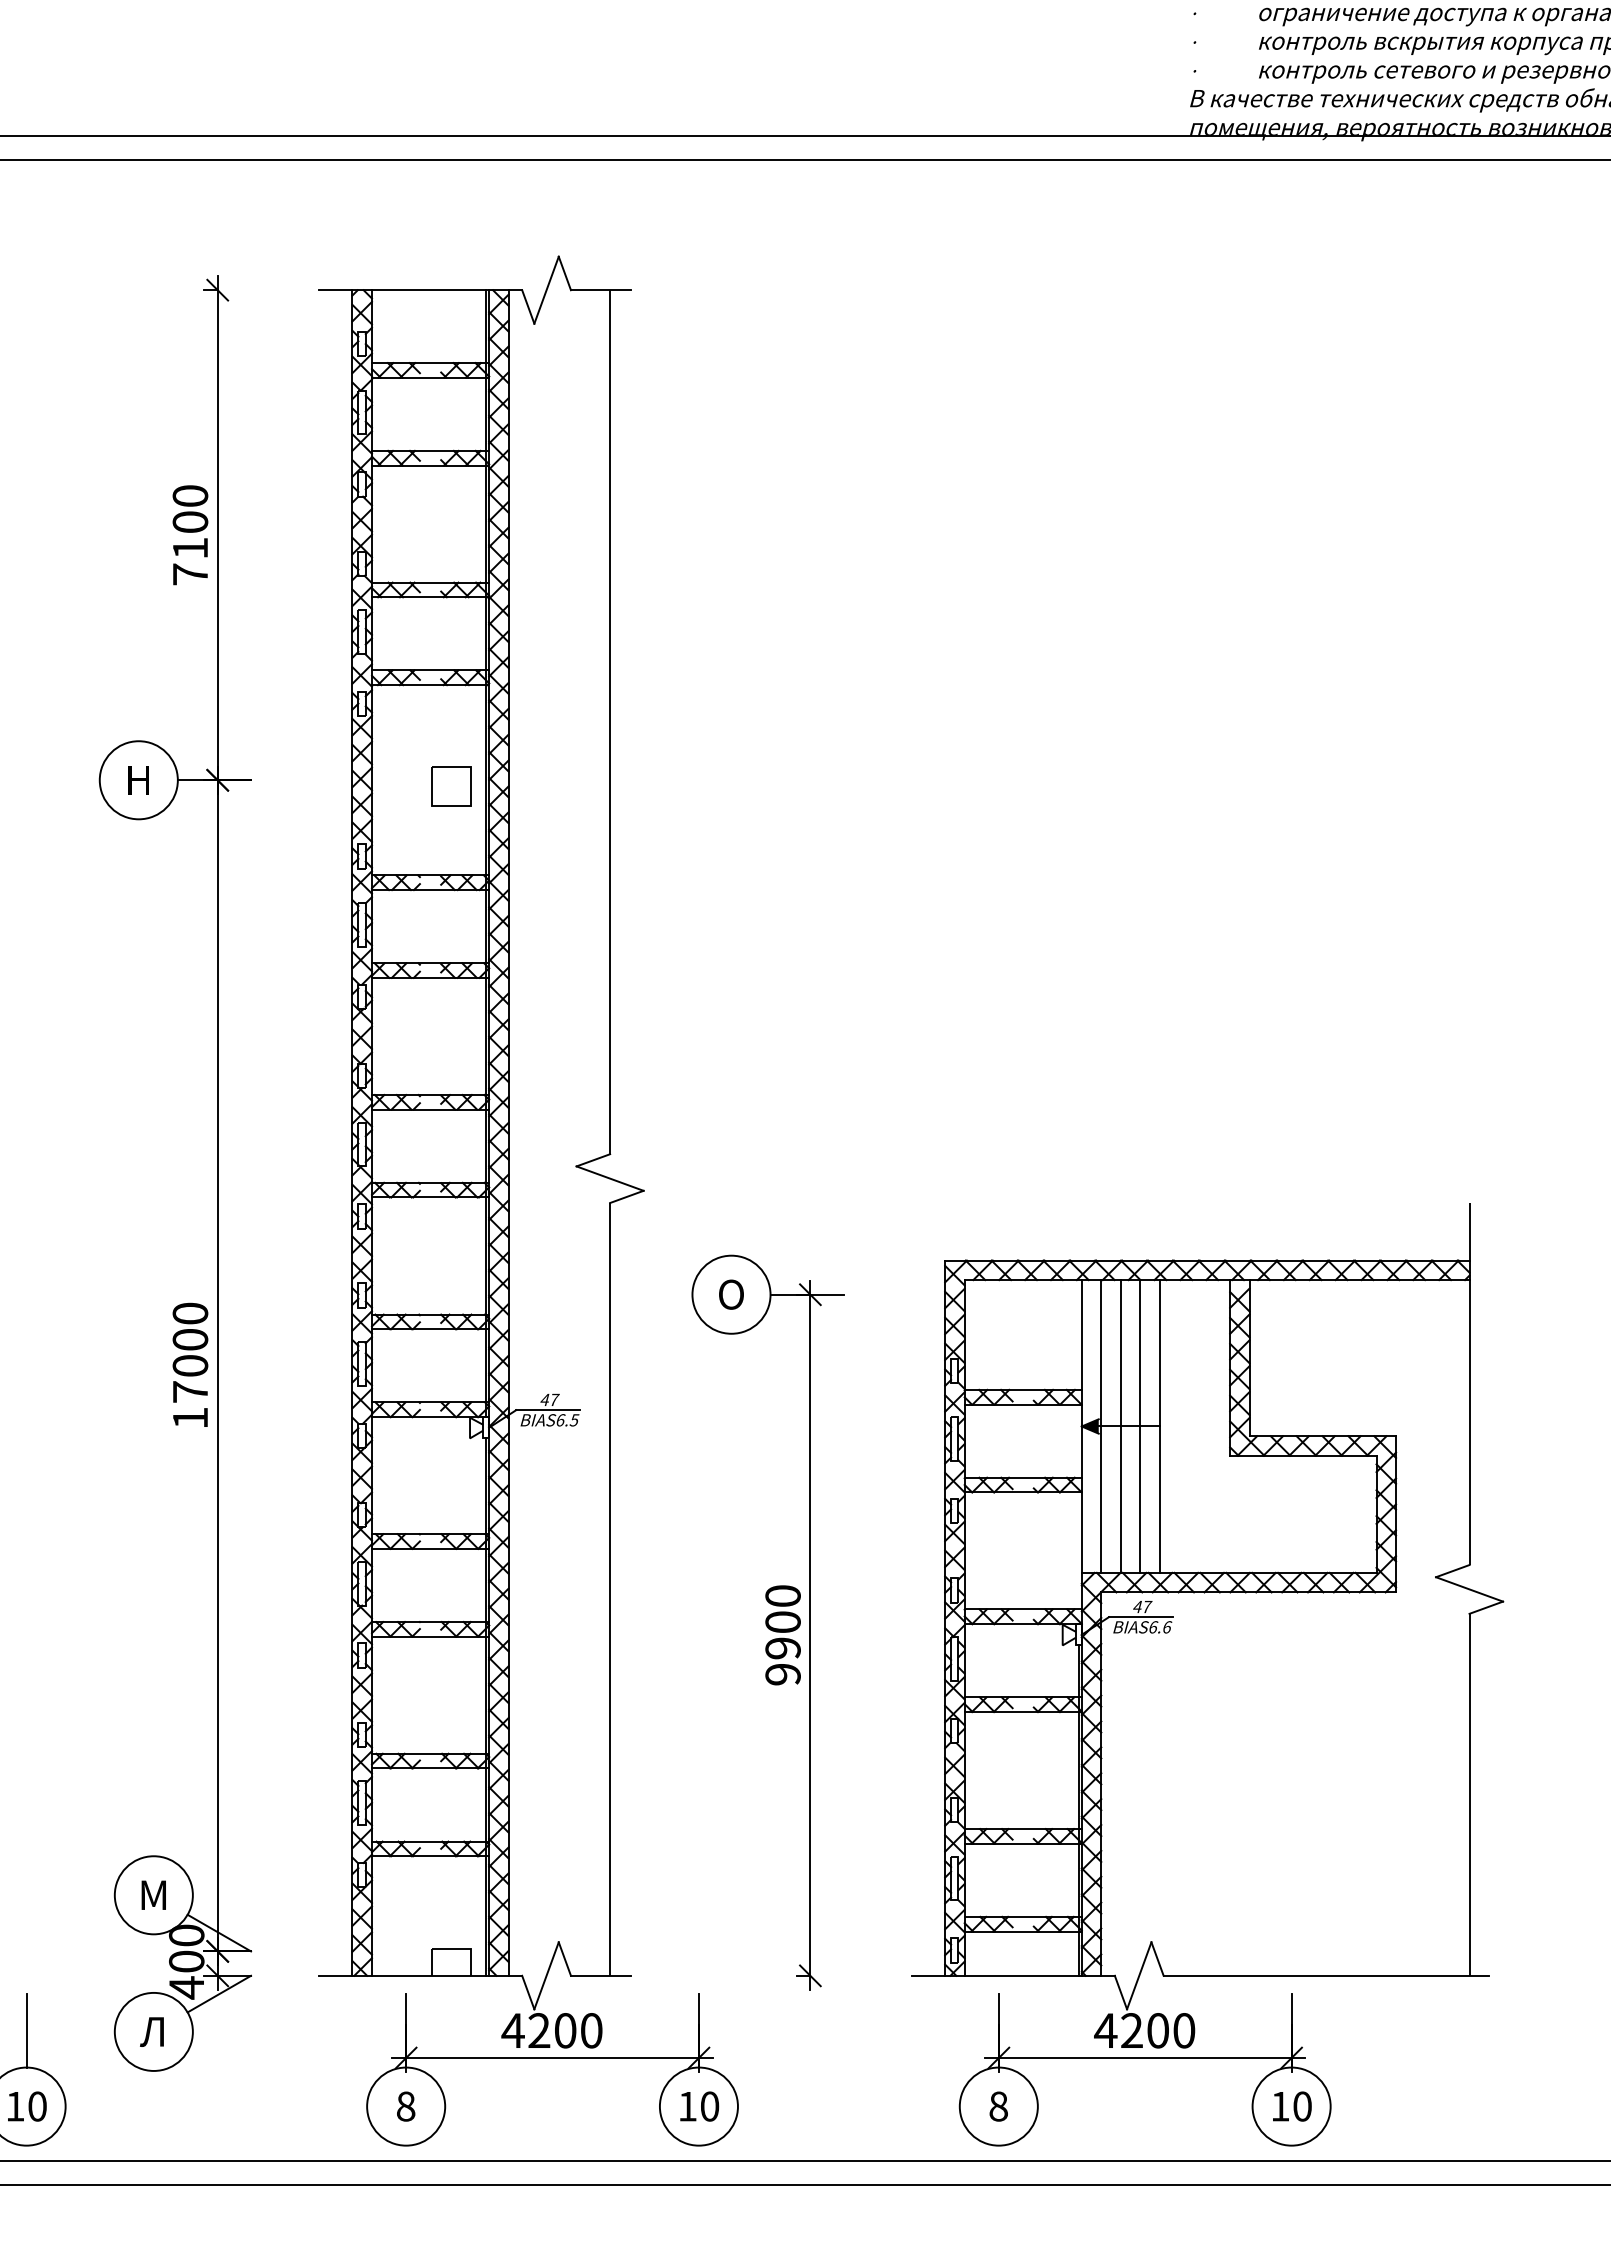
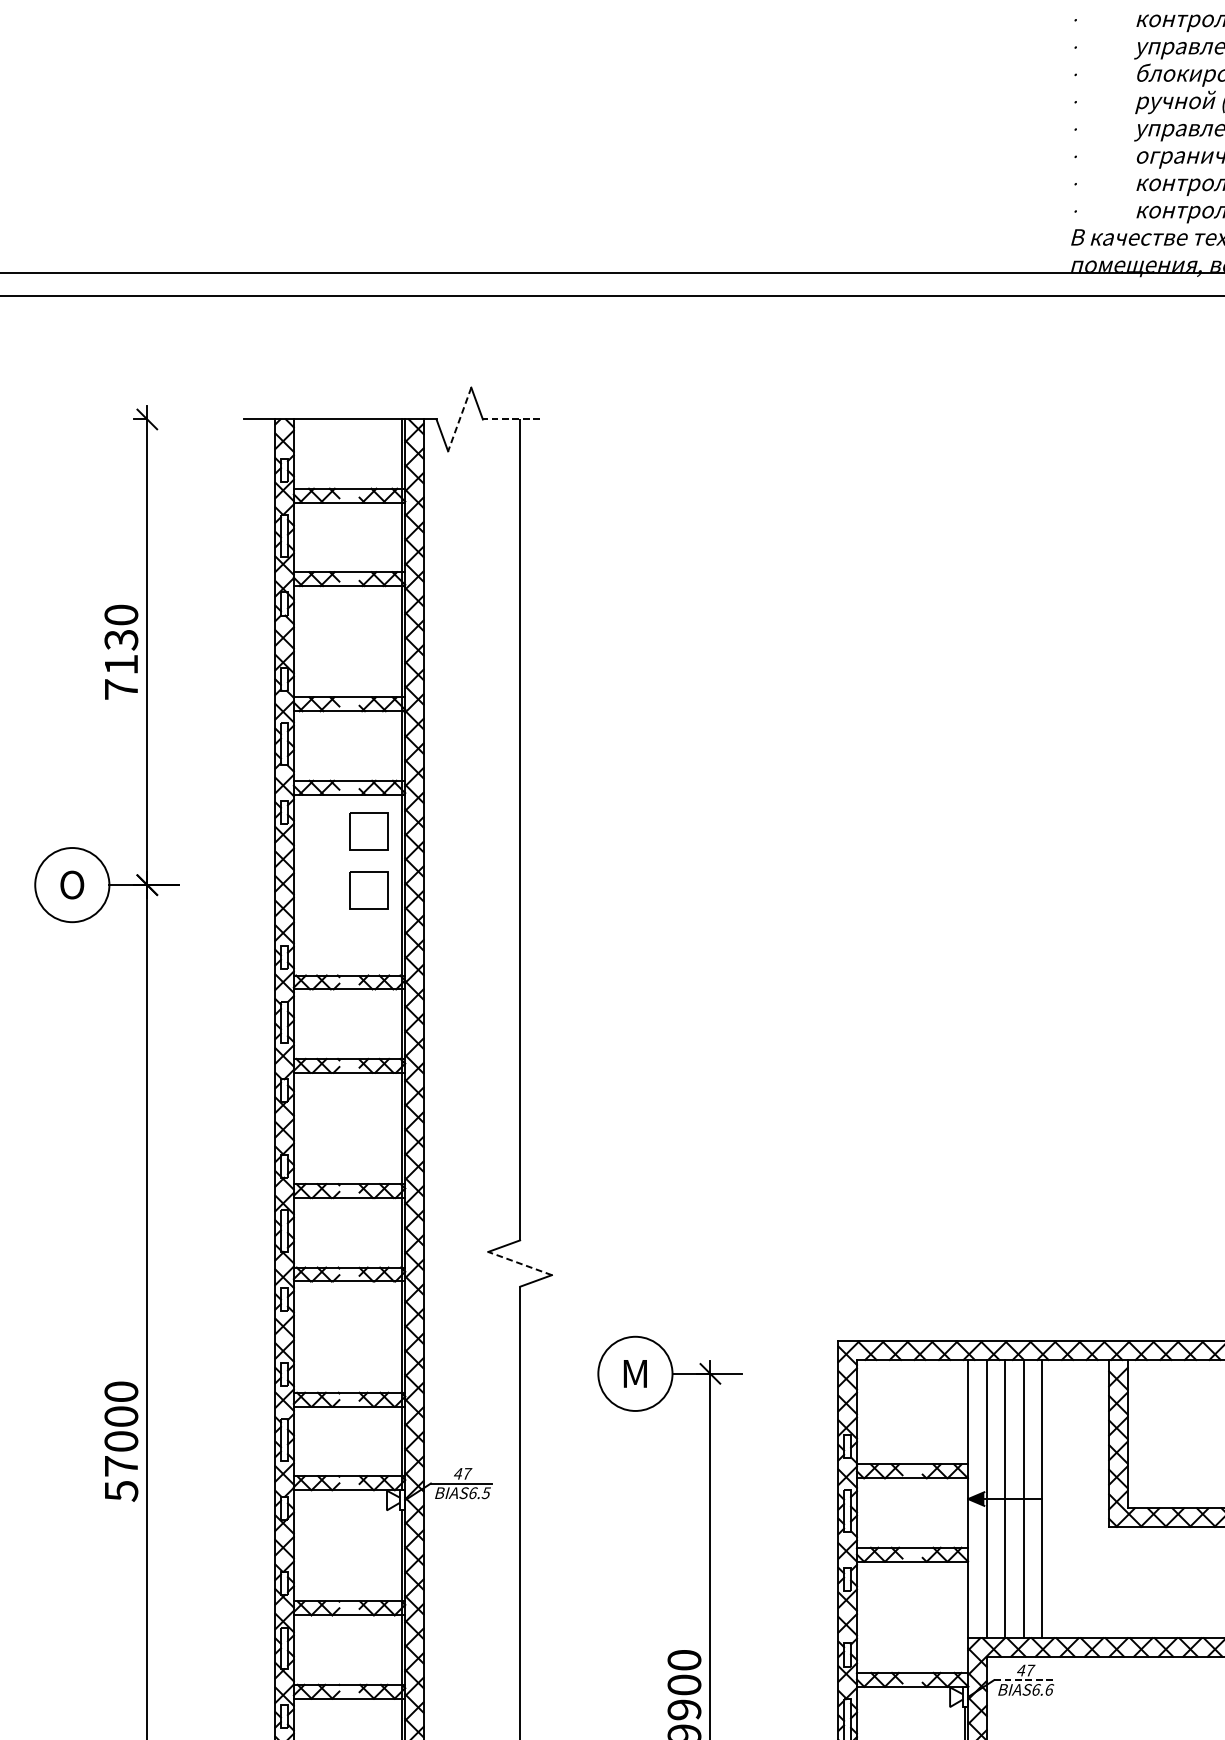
line: (546, 290) -> (459, 419), solid -> dashed
line: (600, 290) -> (510, 419), solid -> dashed
text: (190, 522) -> (121, 640), 7100 -> 7130
part: (451, 724) -> (369, 832), added
text: (138, 780) -> (72, 885), Н -> О
line: (610, 1178) -> (520, 1263), solid -> dashed
text: (731, 1294) -> (635, 1373), О -> М
text: (190, 1418) -> (121, 1491), 17000 -> 57000
line: (1141, 1617) -> (1024, 1680), solid -> dashed

